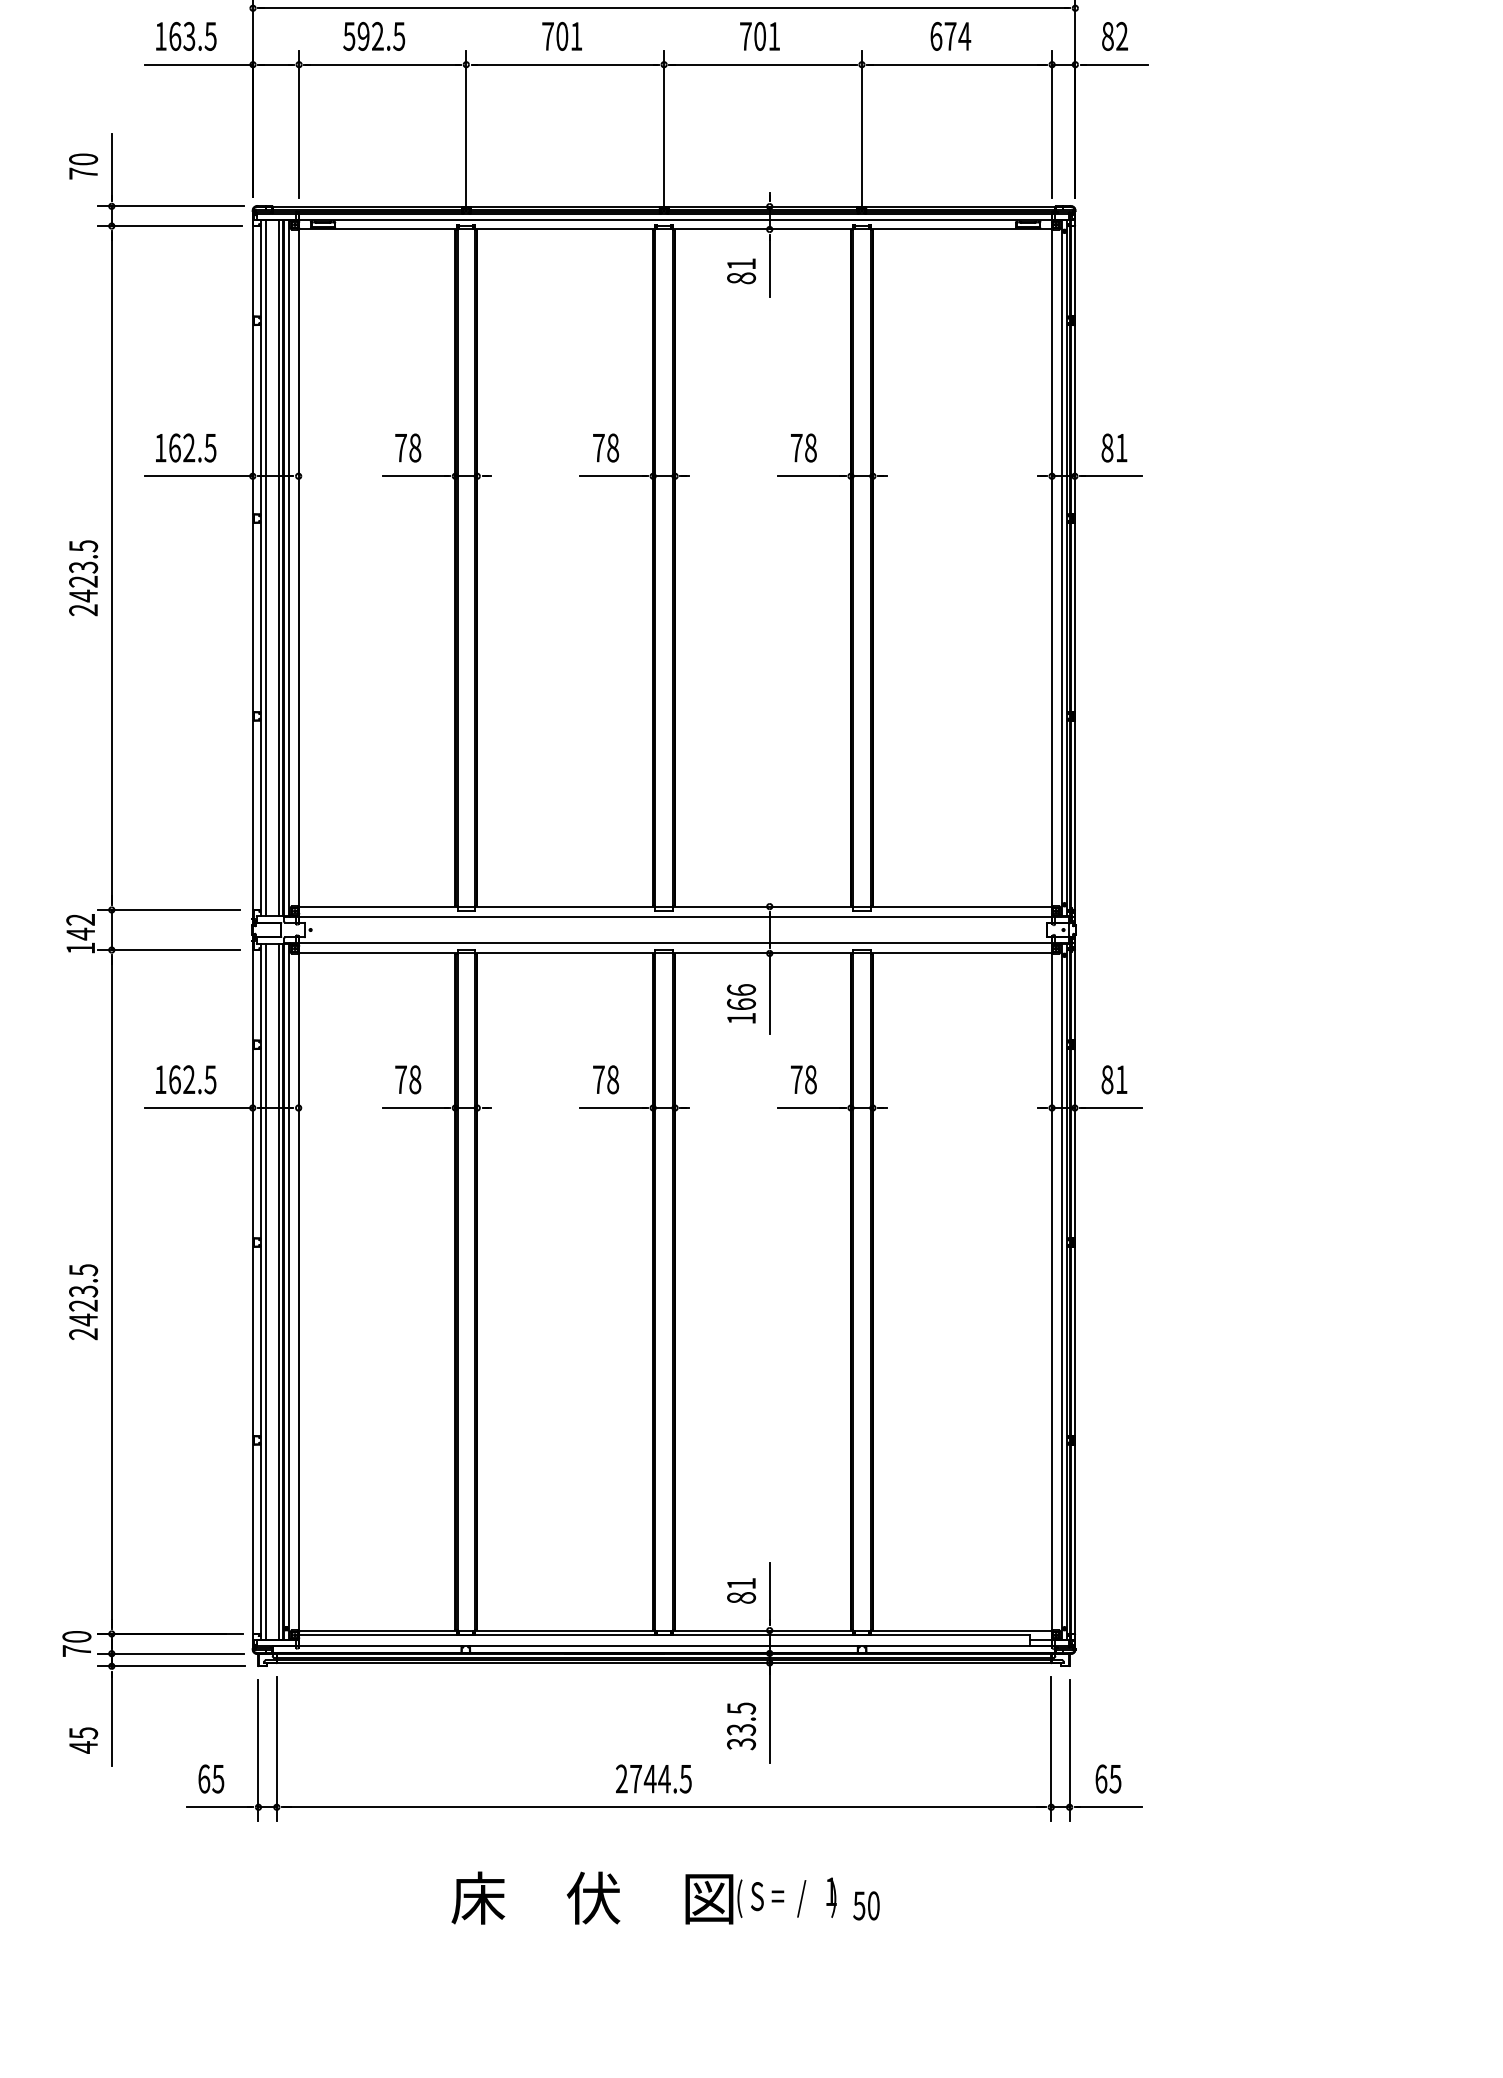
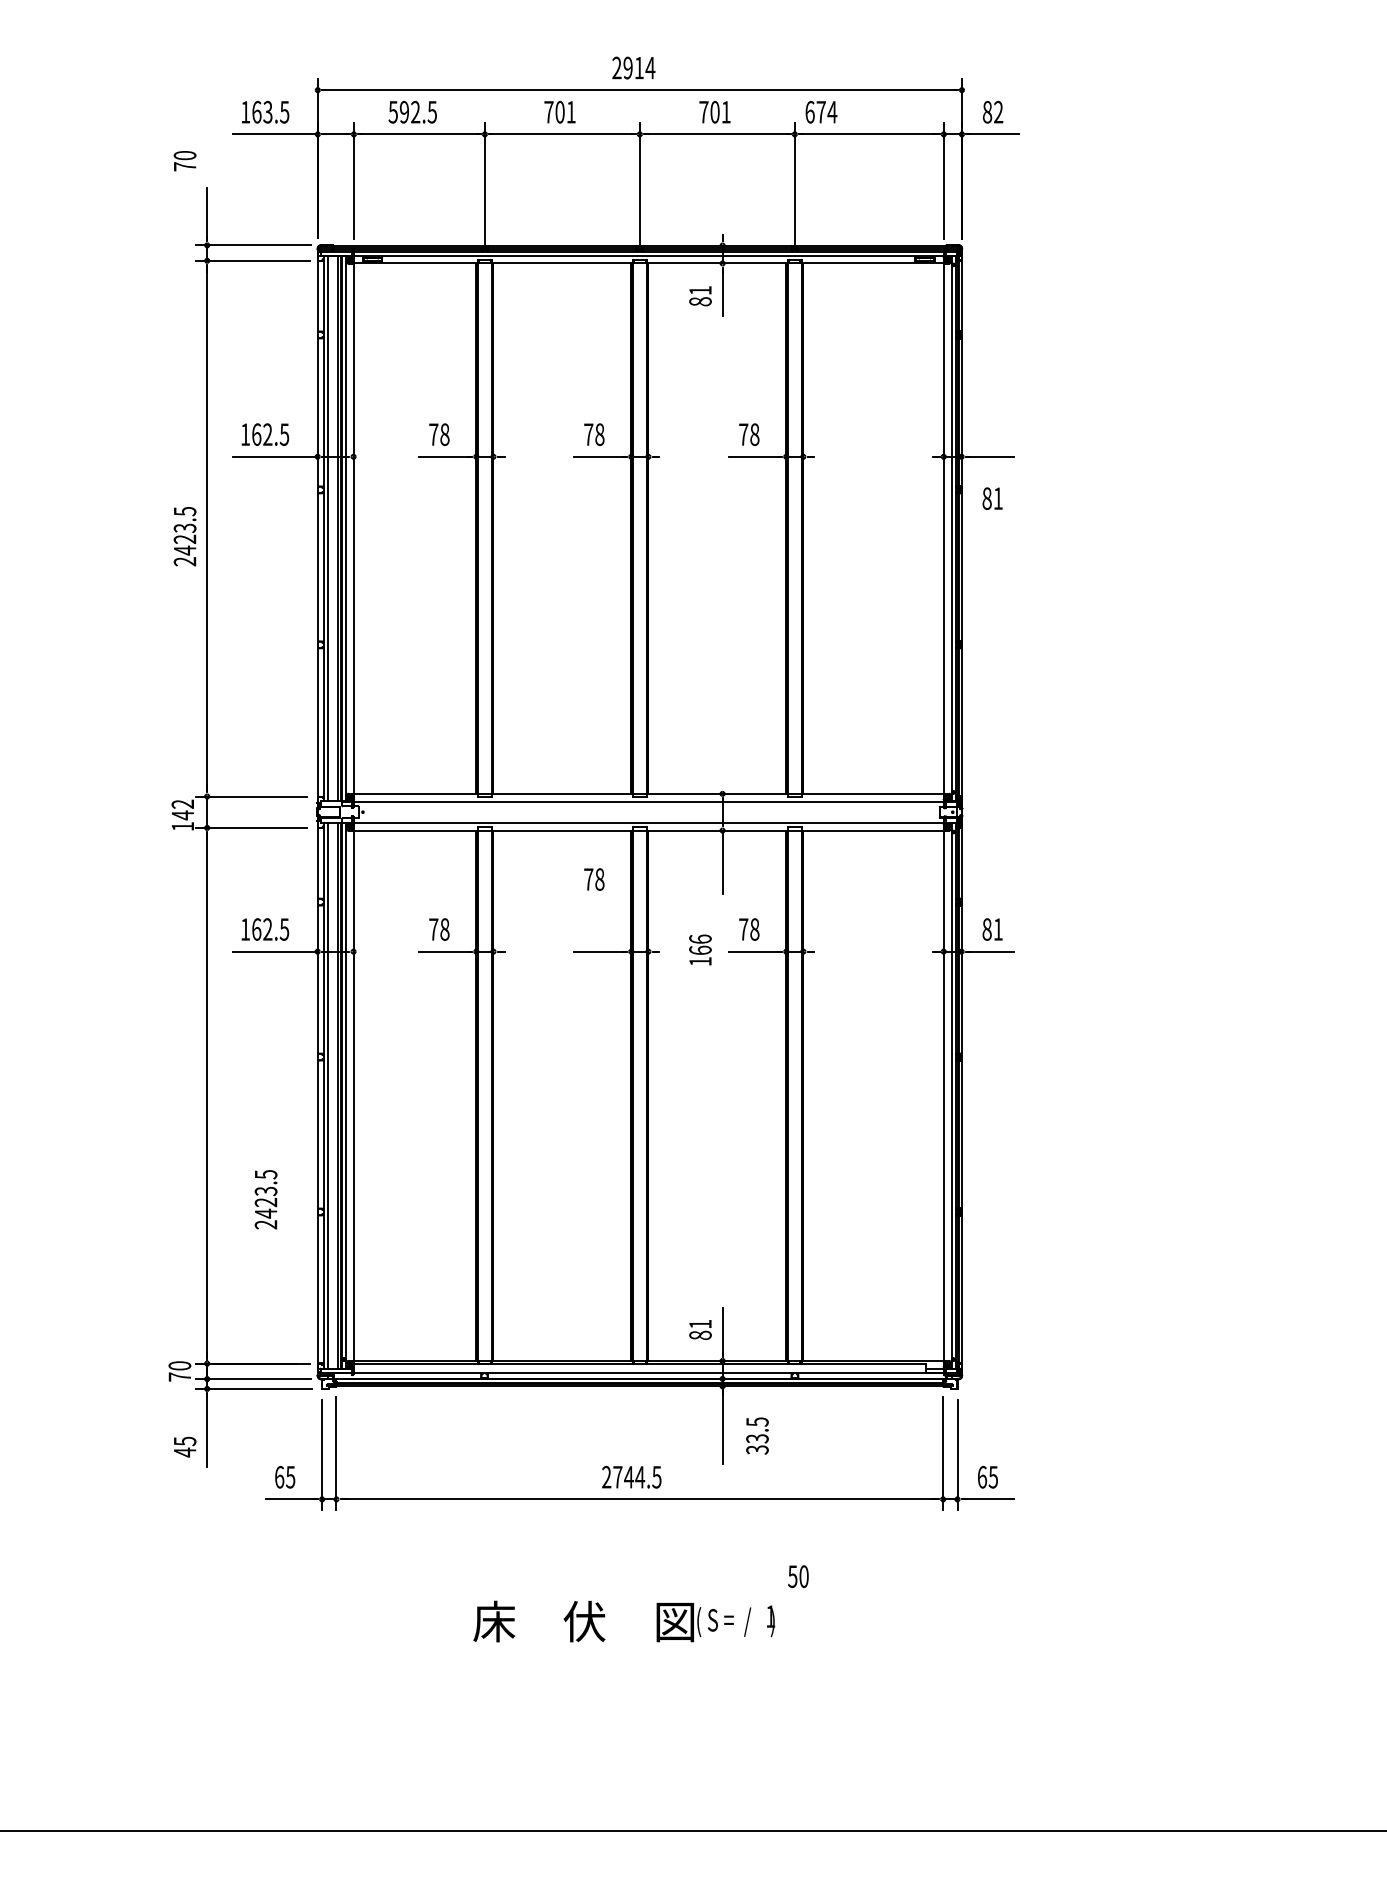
text: (950, 36) -> (821, 112), moved
text: (82, 166) -> (184, 161), moved
text: (1114, 447) -> (992, 498), moved
text: (741, 1003) -> (700, 949), moved
text: (606, 1079) -> (594, 879), moved
text: (82, 1301) -> (265, 1199), moved
text: (741, 1725) -> (757, 1435), moved
text: (644, 1898) -> (624, 1621), moved

